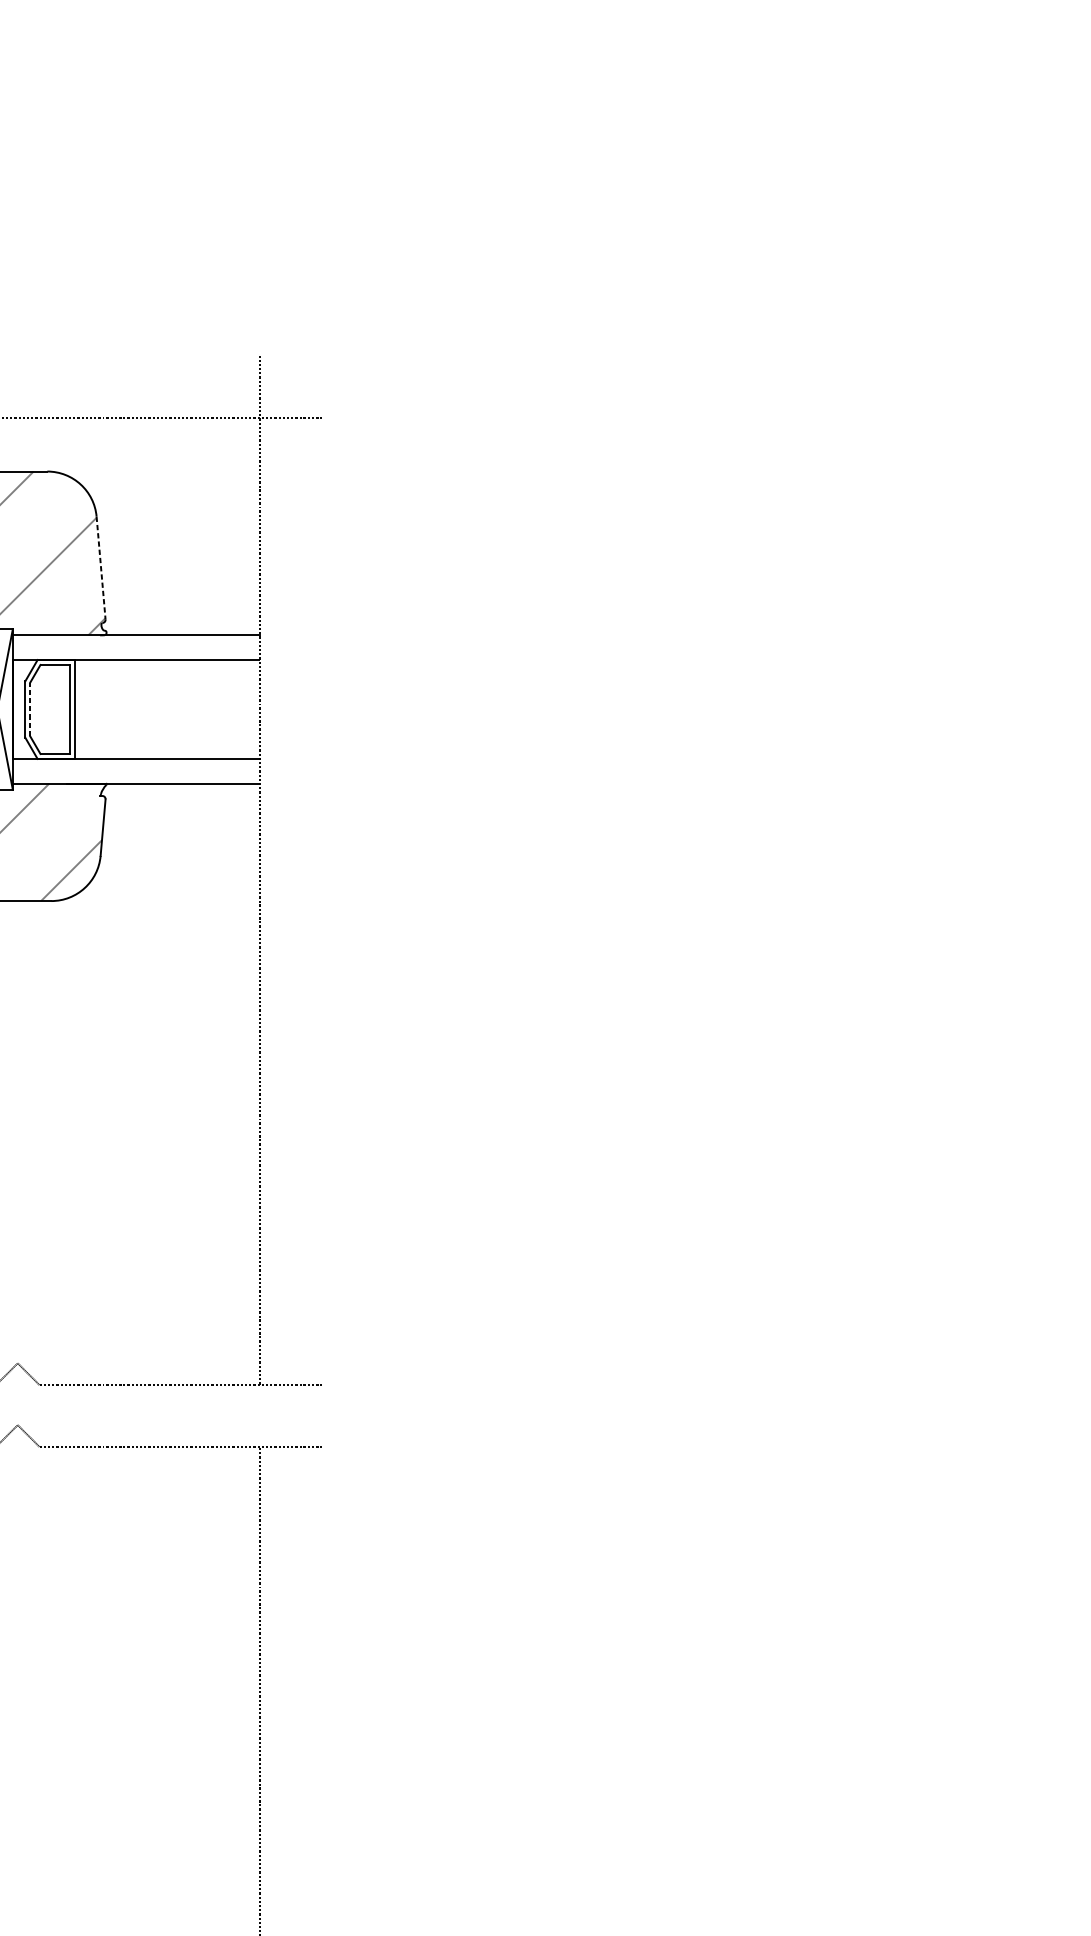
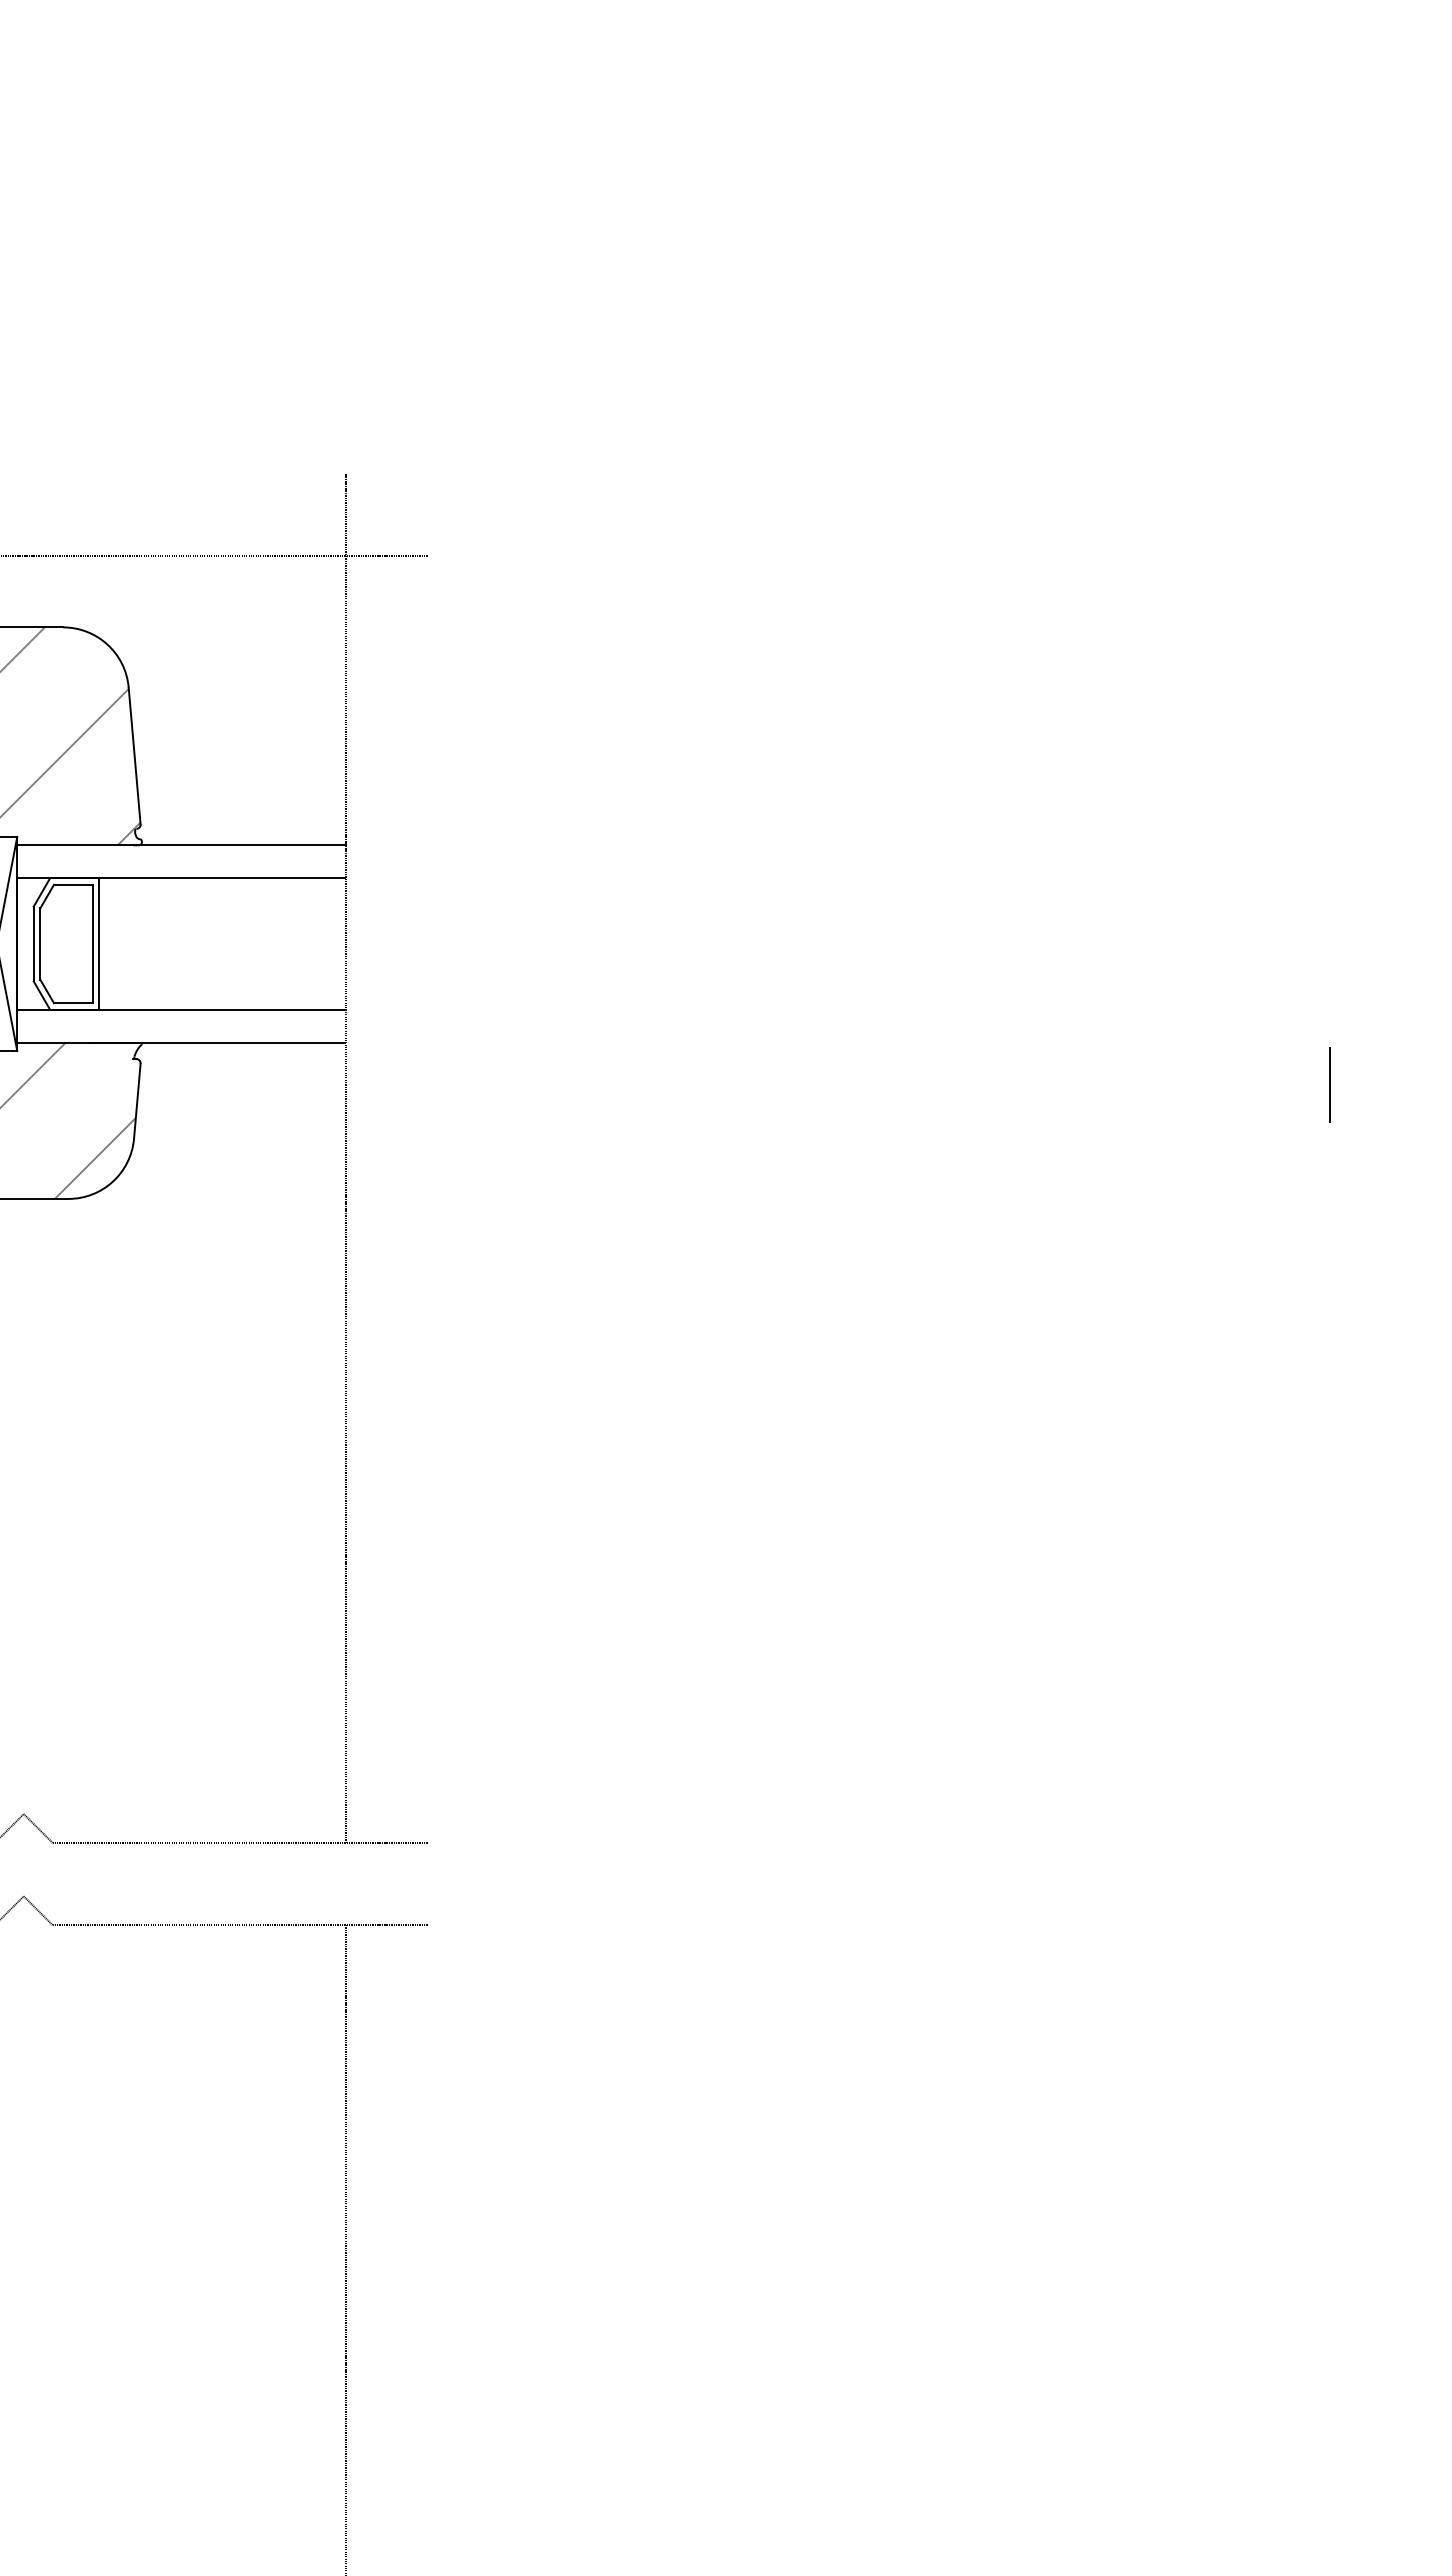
line: (100, 567) -> (134, 755), dashed -> solid
line: (30, 709) -> (40, 944), dashed -> solid
line: (999, 815) -> (1329, 1084), added

